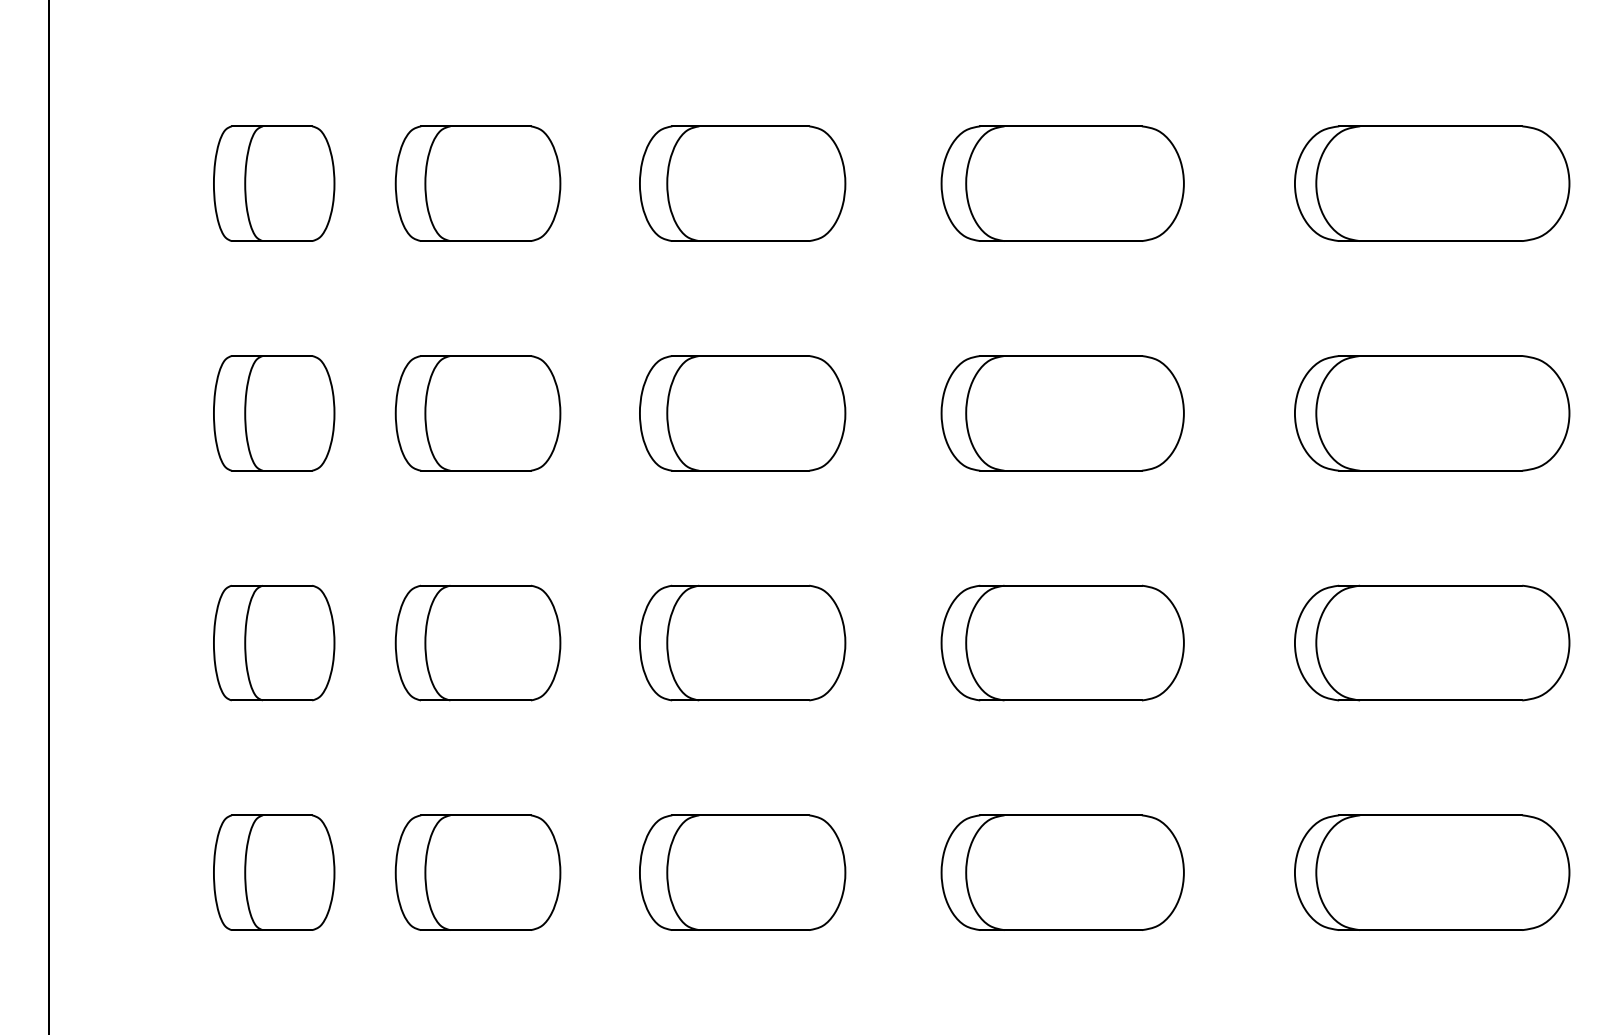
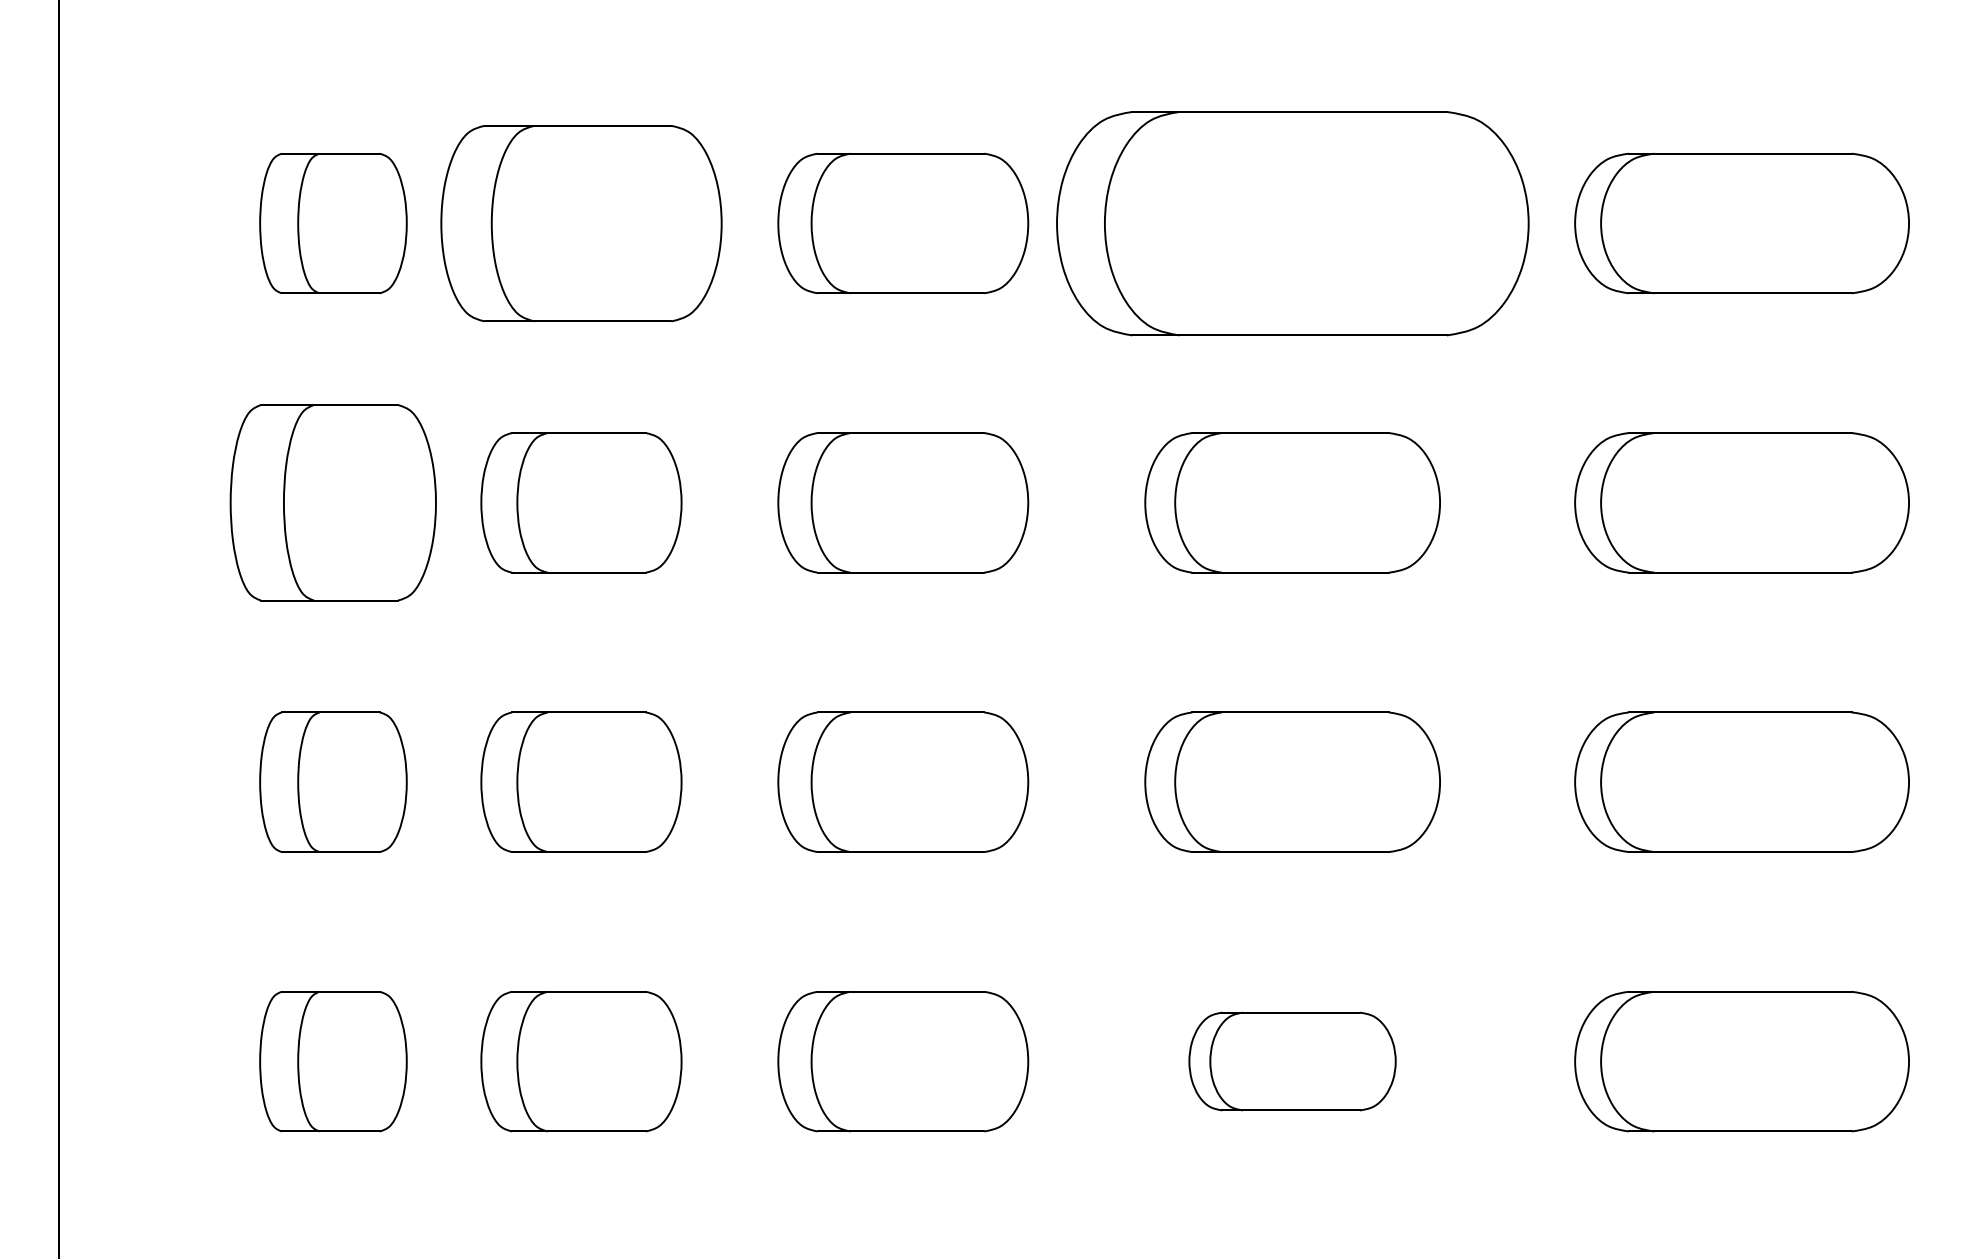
part: (477, 183) -> (580, 223), size x1.4
part: (1062, 183) -> (1292, 223), size x1.6
part: (274, 413) -> (333, 502), size x1.4
part: (1062, 872) -> (1292, 1061), size x0.7

